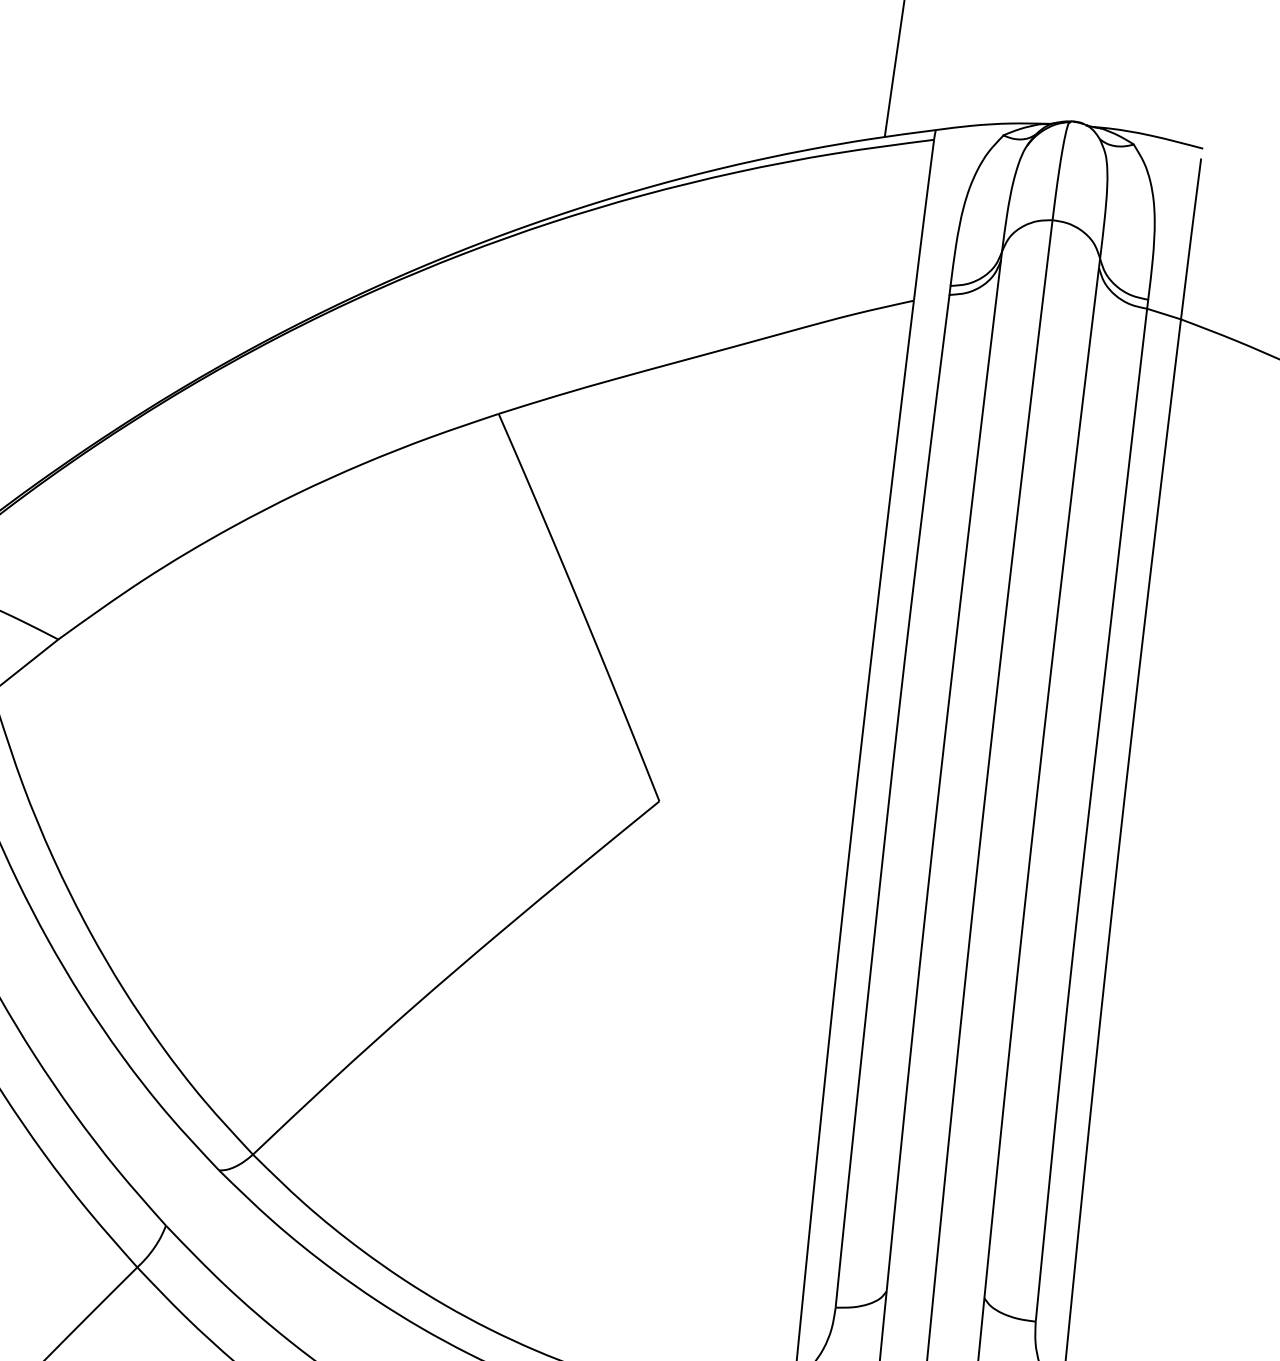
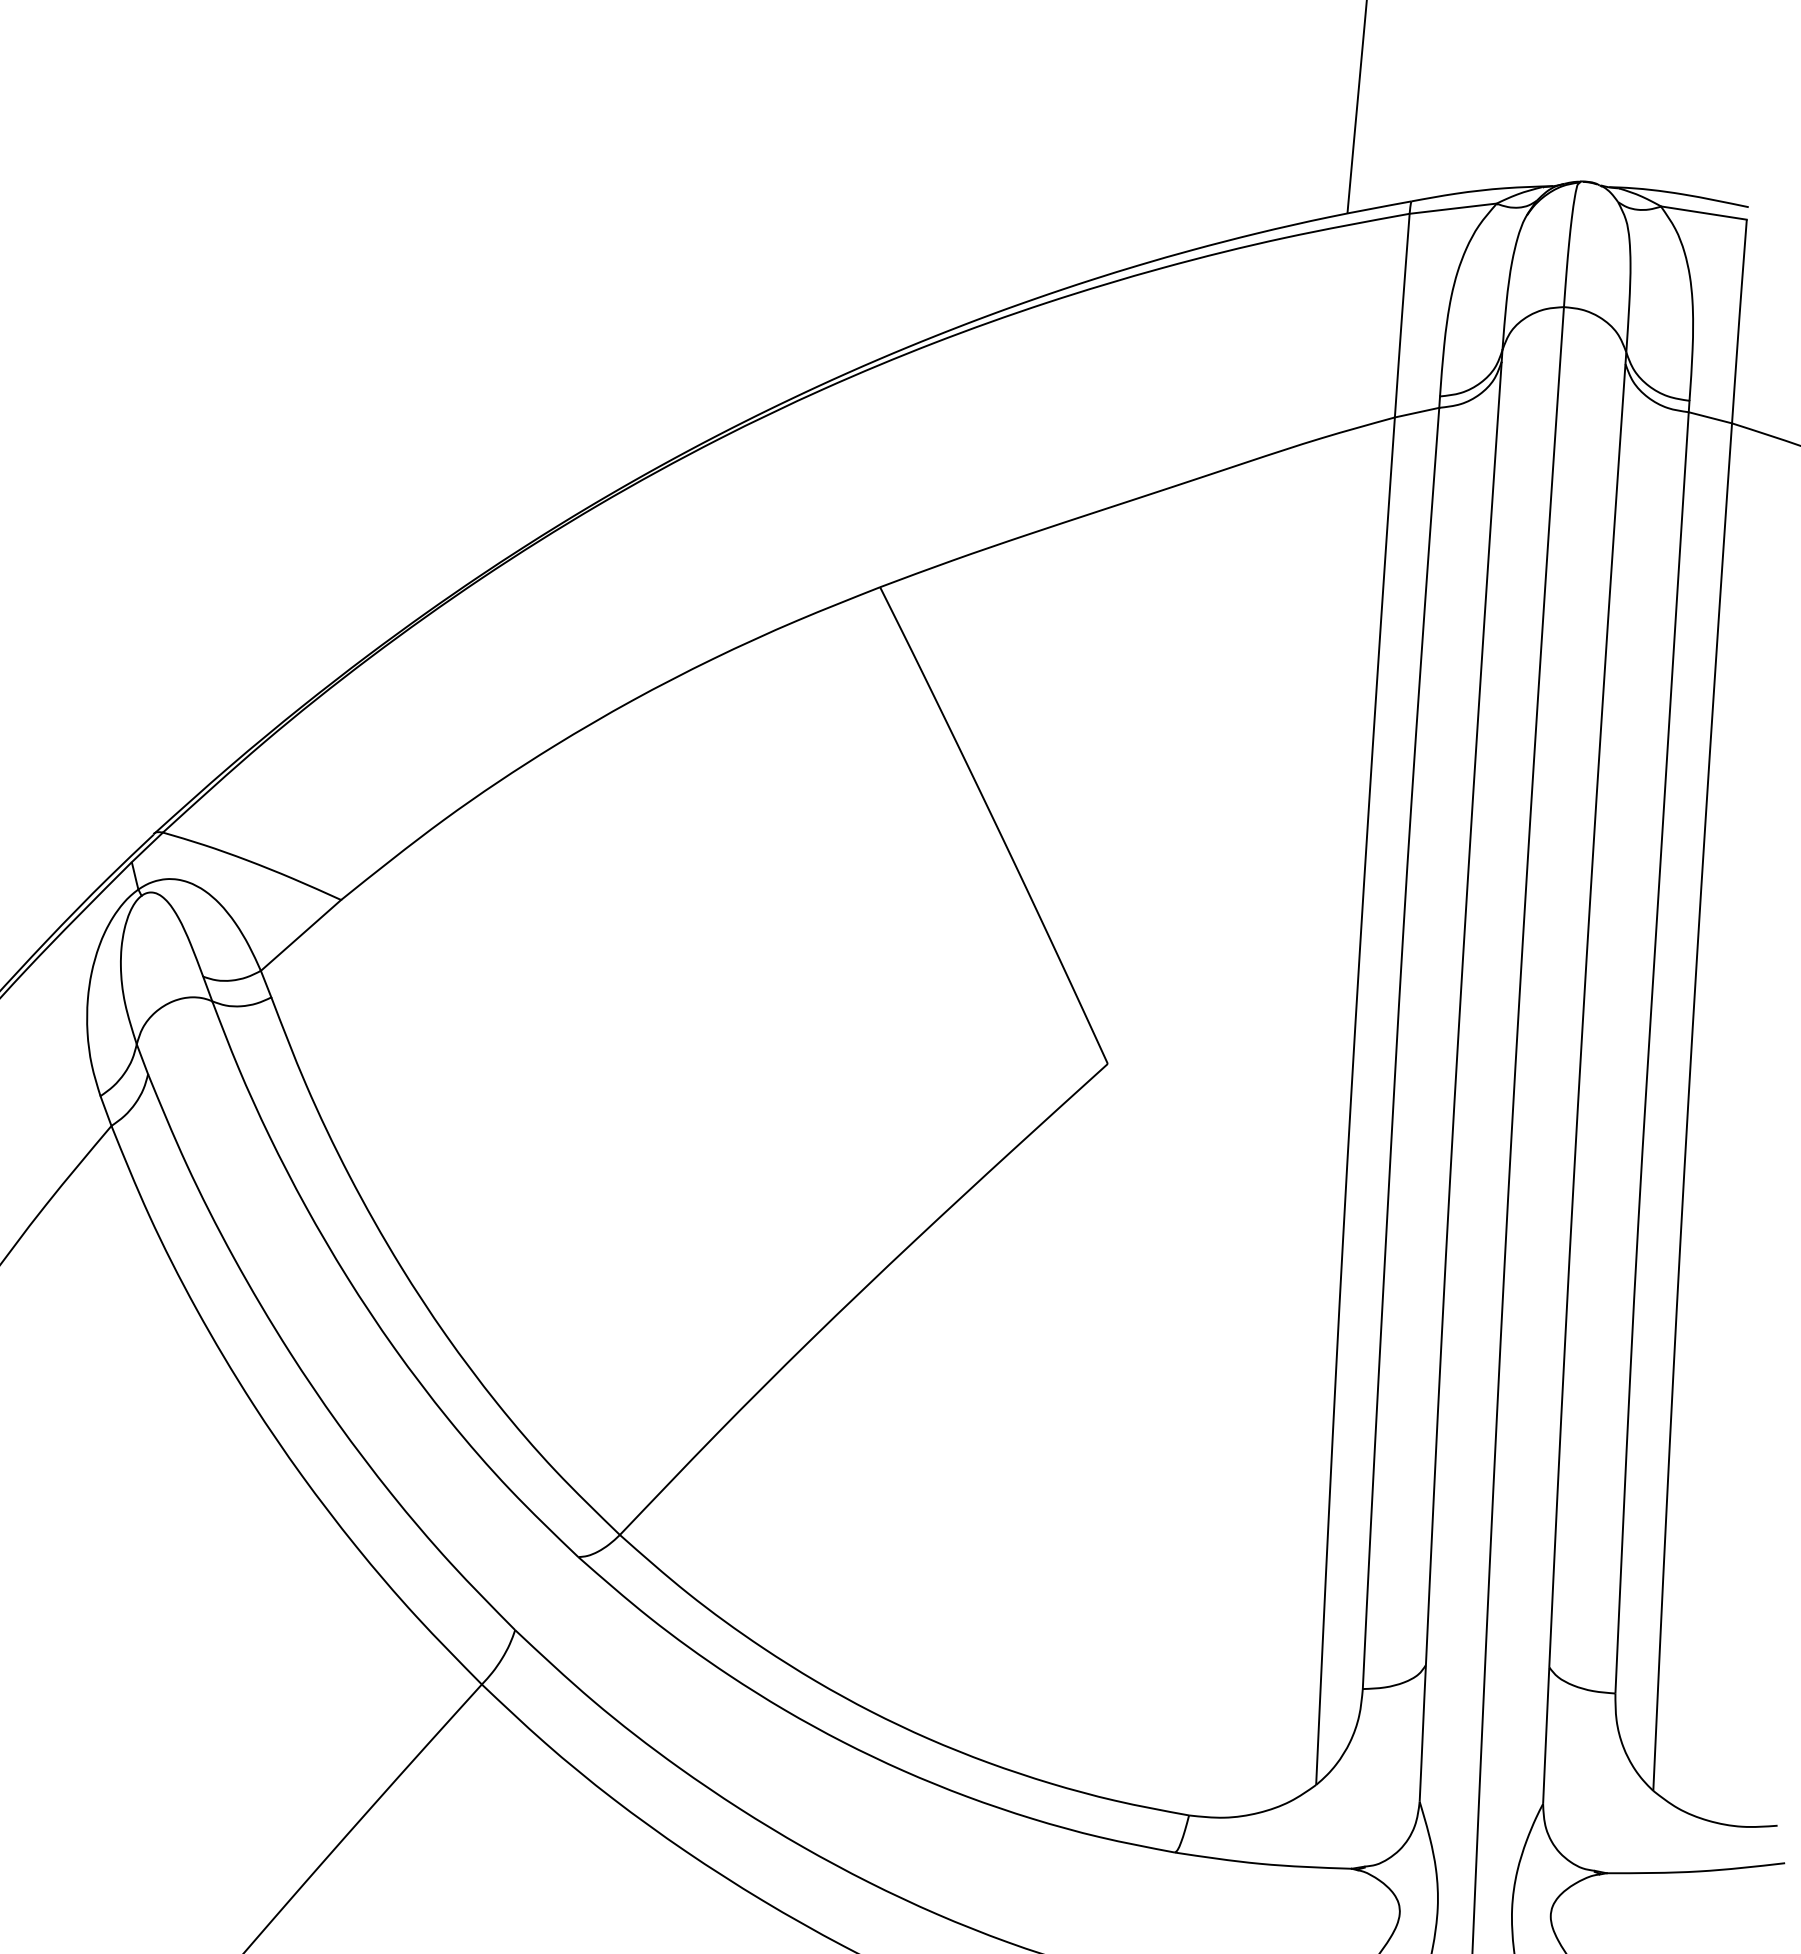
line: (968, 137) -> (1452, 208), added
line: (1167, 151) -> (1703, 212), added
line: (931, 297) -> (1416, 412), added

